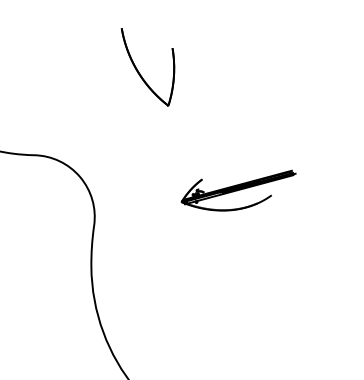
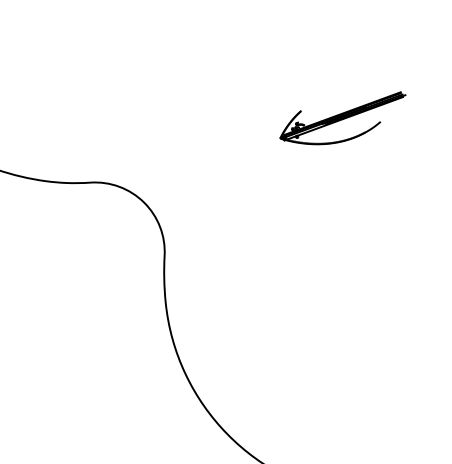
part: (138, 69) -> (198, 76), removed
part: (238, 189) -> (342, 118), moved

